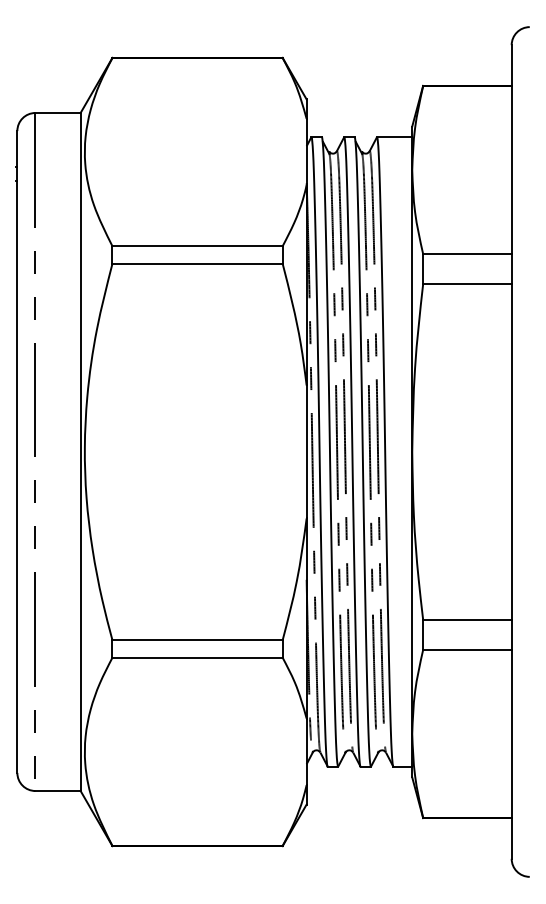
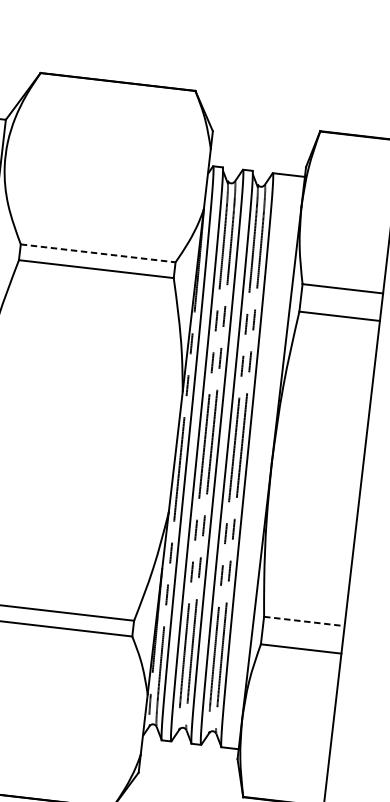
line: (198, 246) -> (99, 253), solid -> dashed
line: (467, 619) -> (304, 621), solid -> dashed

